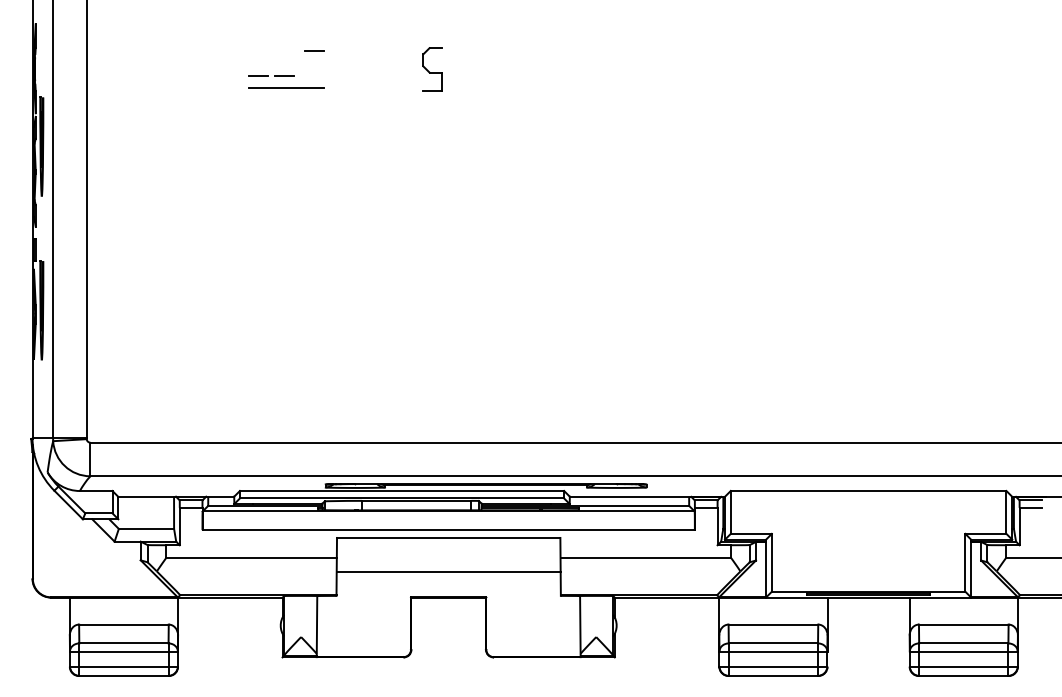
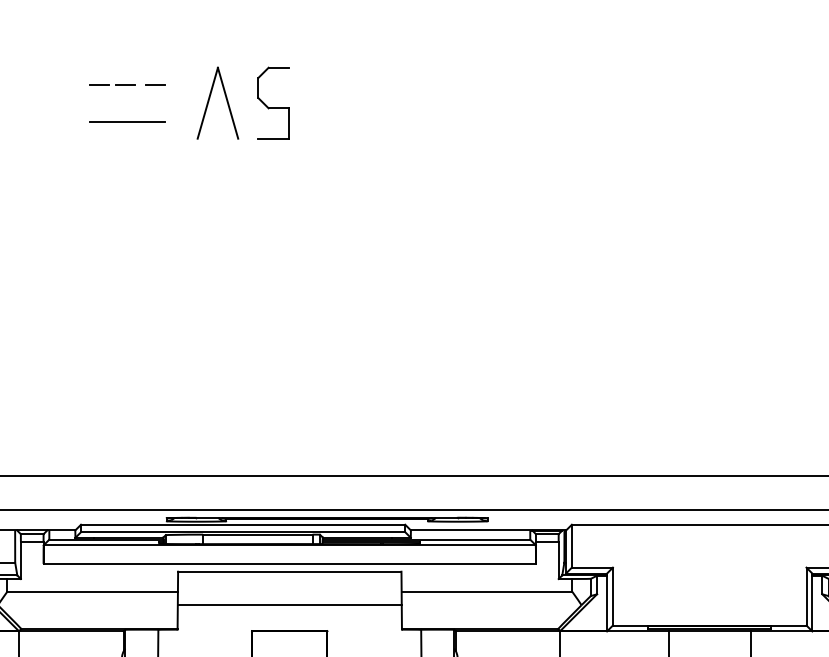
part: (368, 67) -> (209, 101), added
part: (432, 69) -> (273, 103), size x1.67
line: (268, 75) -> (109, 84), moved

